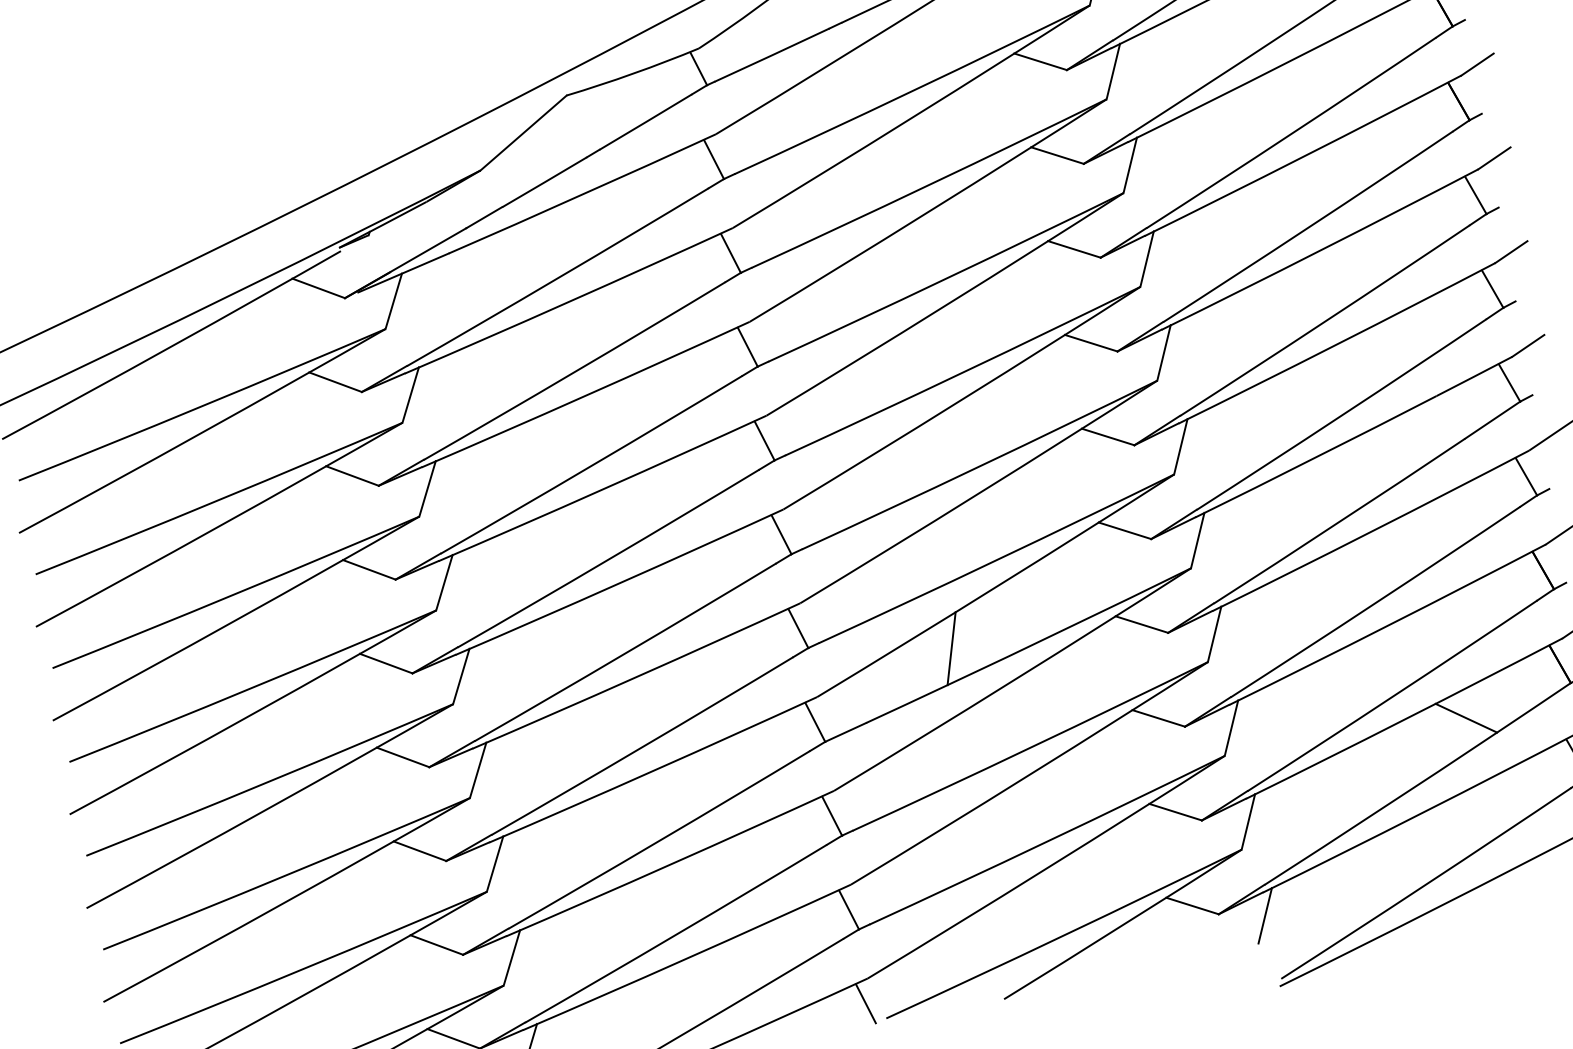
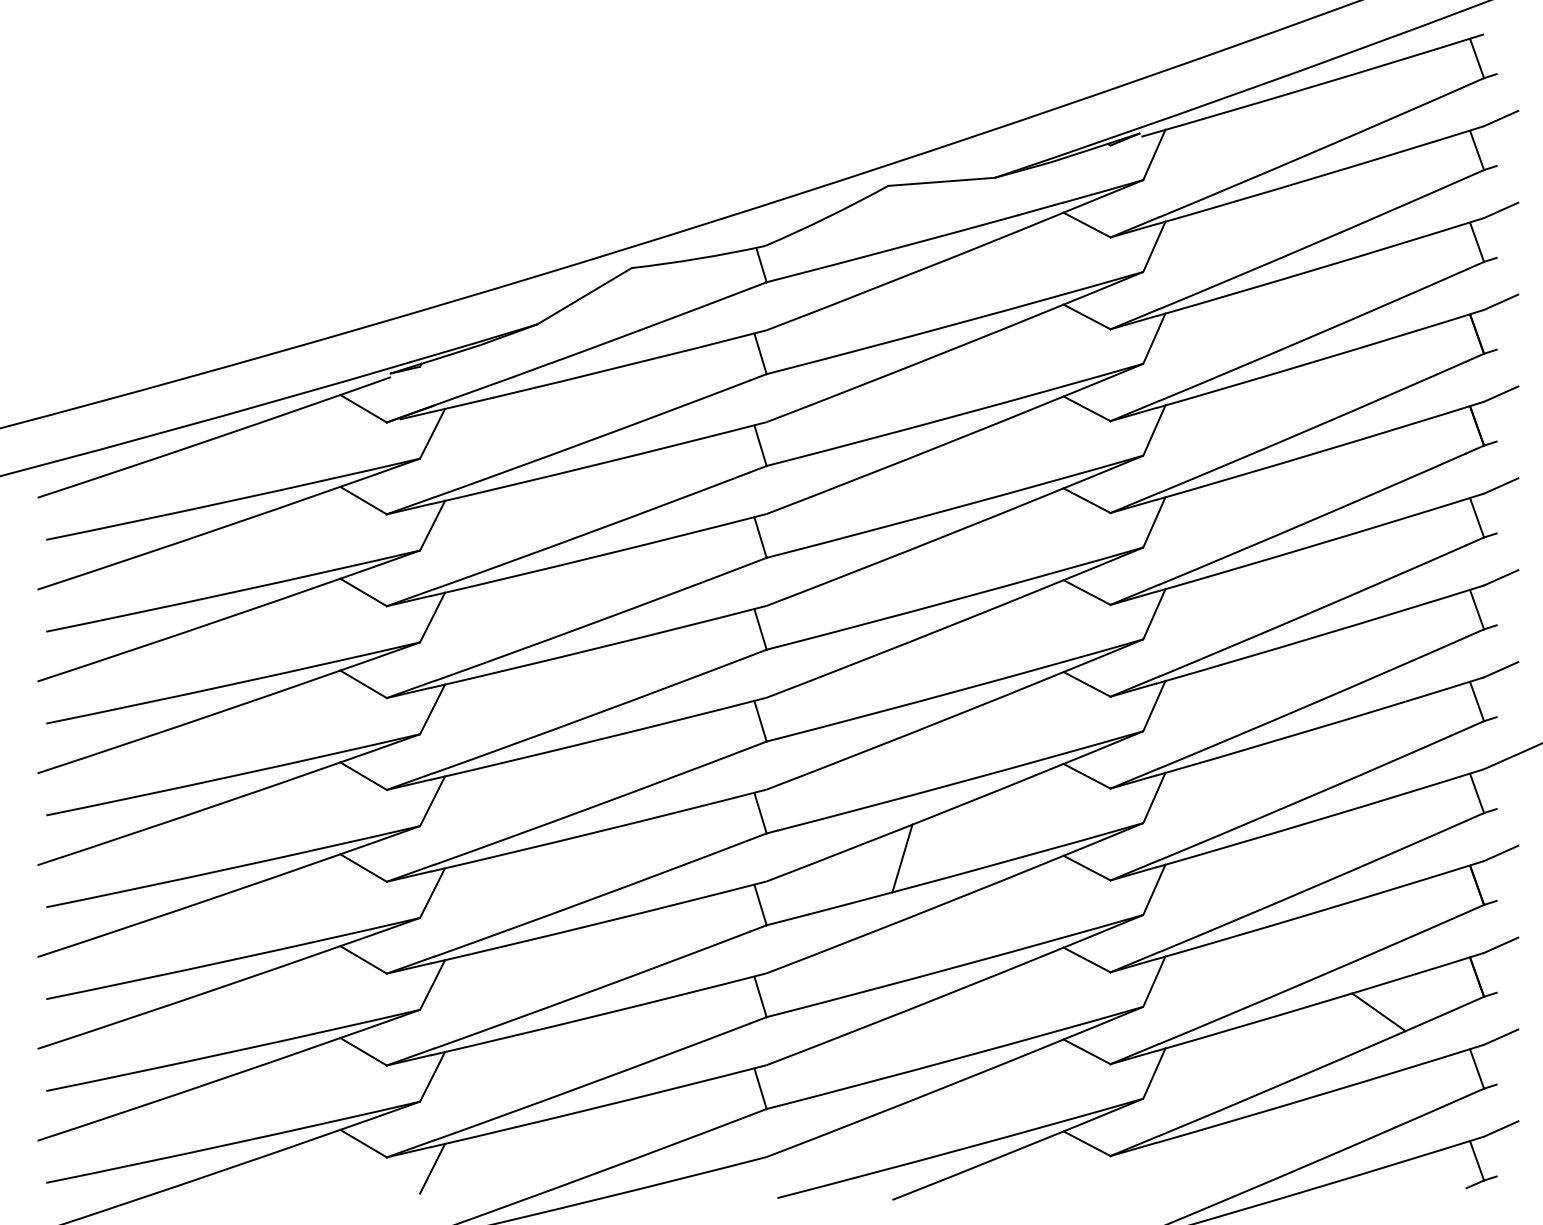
line: (1265, 915) -> (1154, 1165), removed
line: (865, 1003) -> (760, 1180), removed

